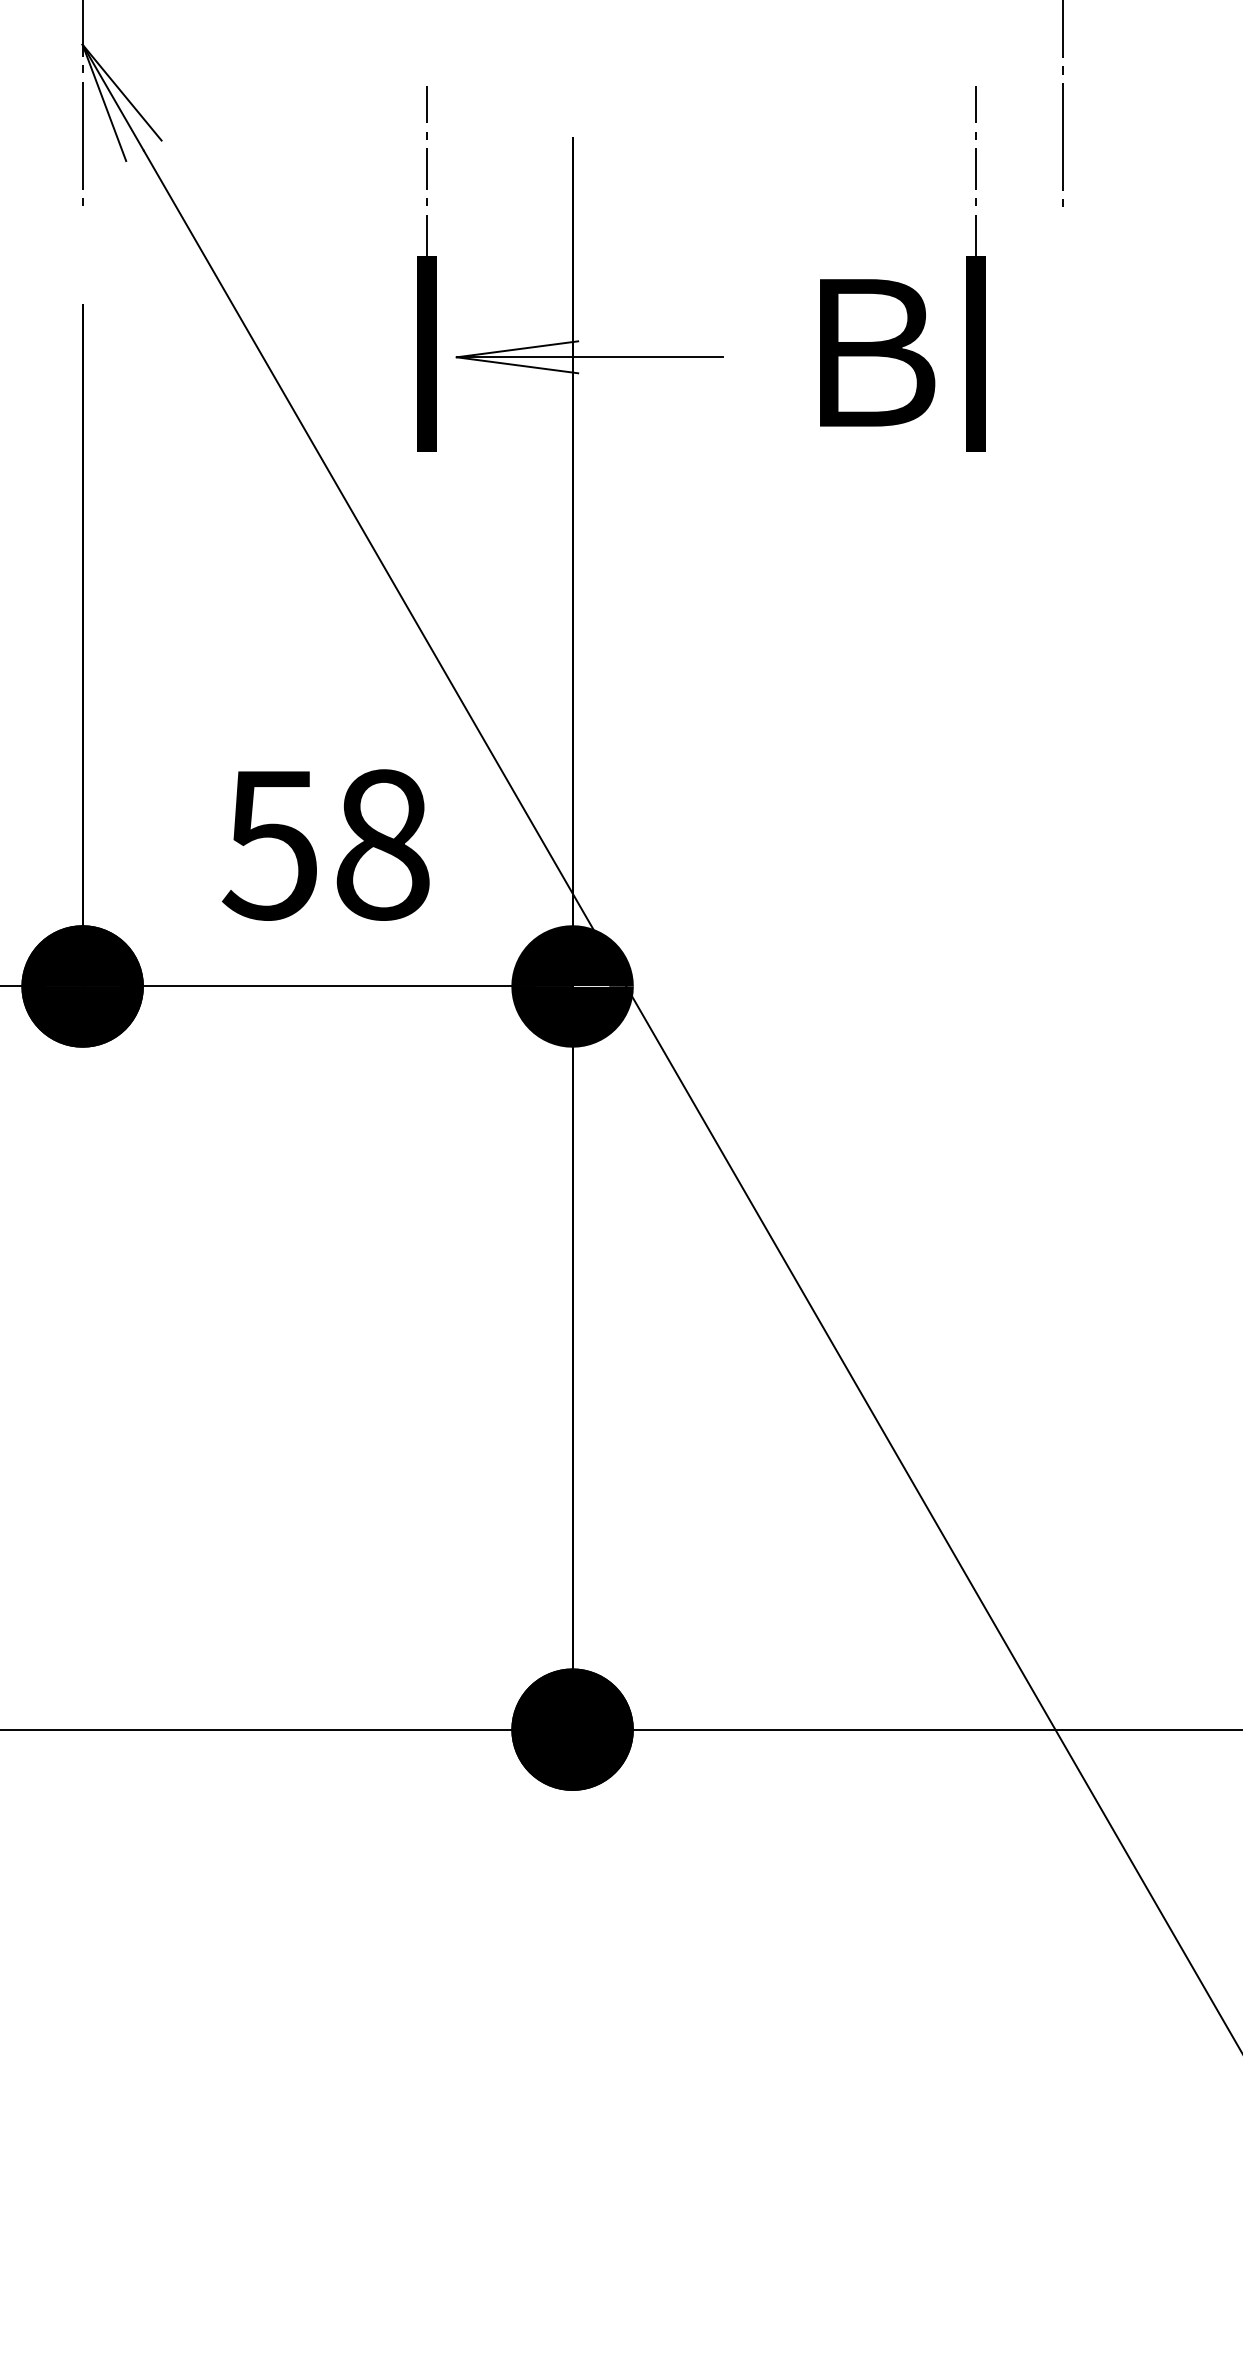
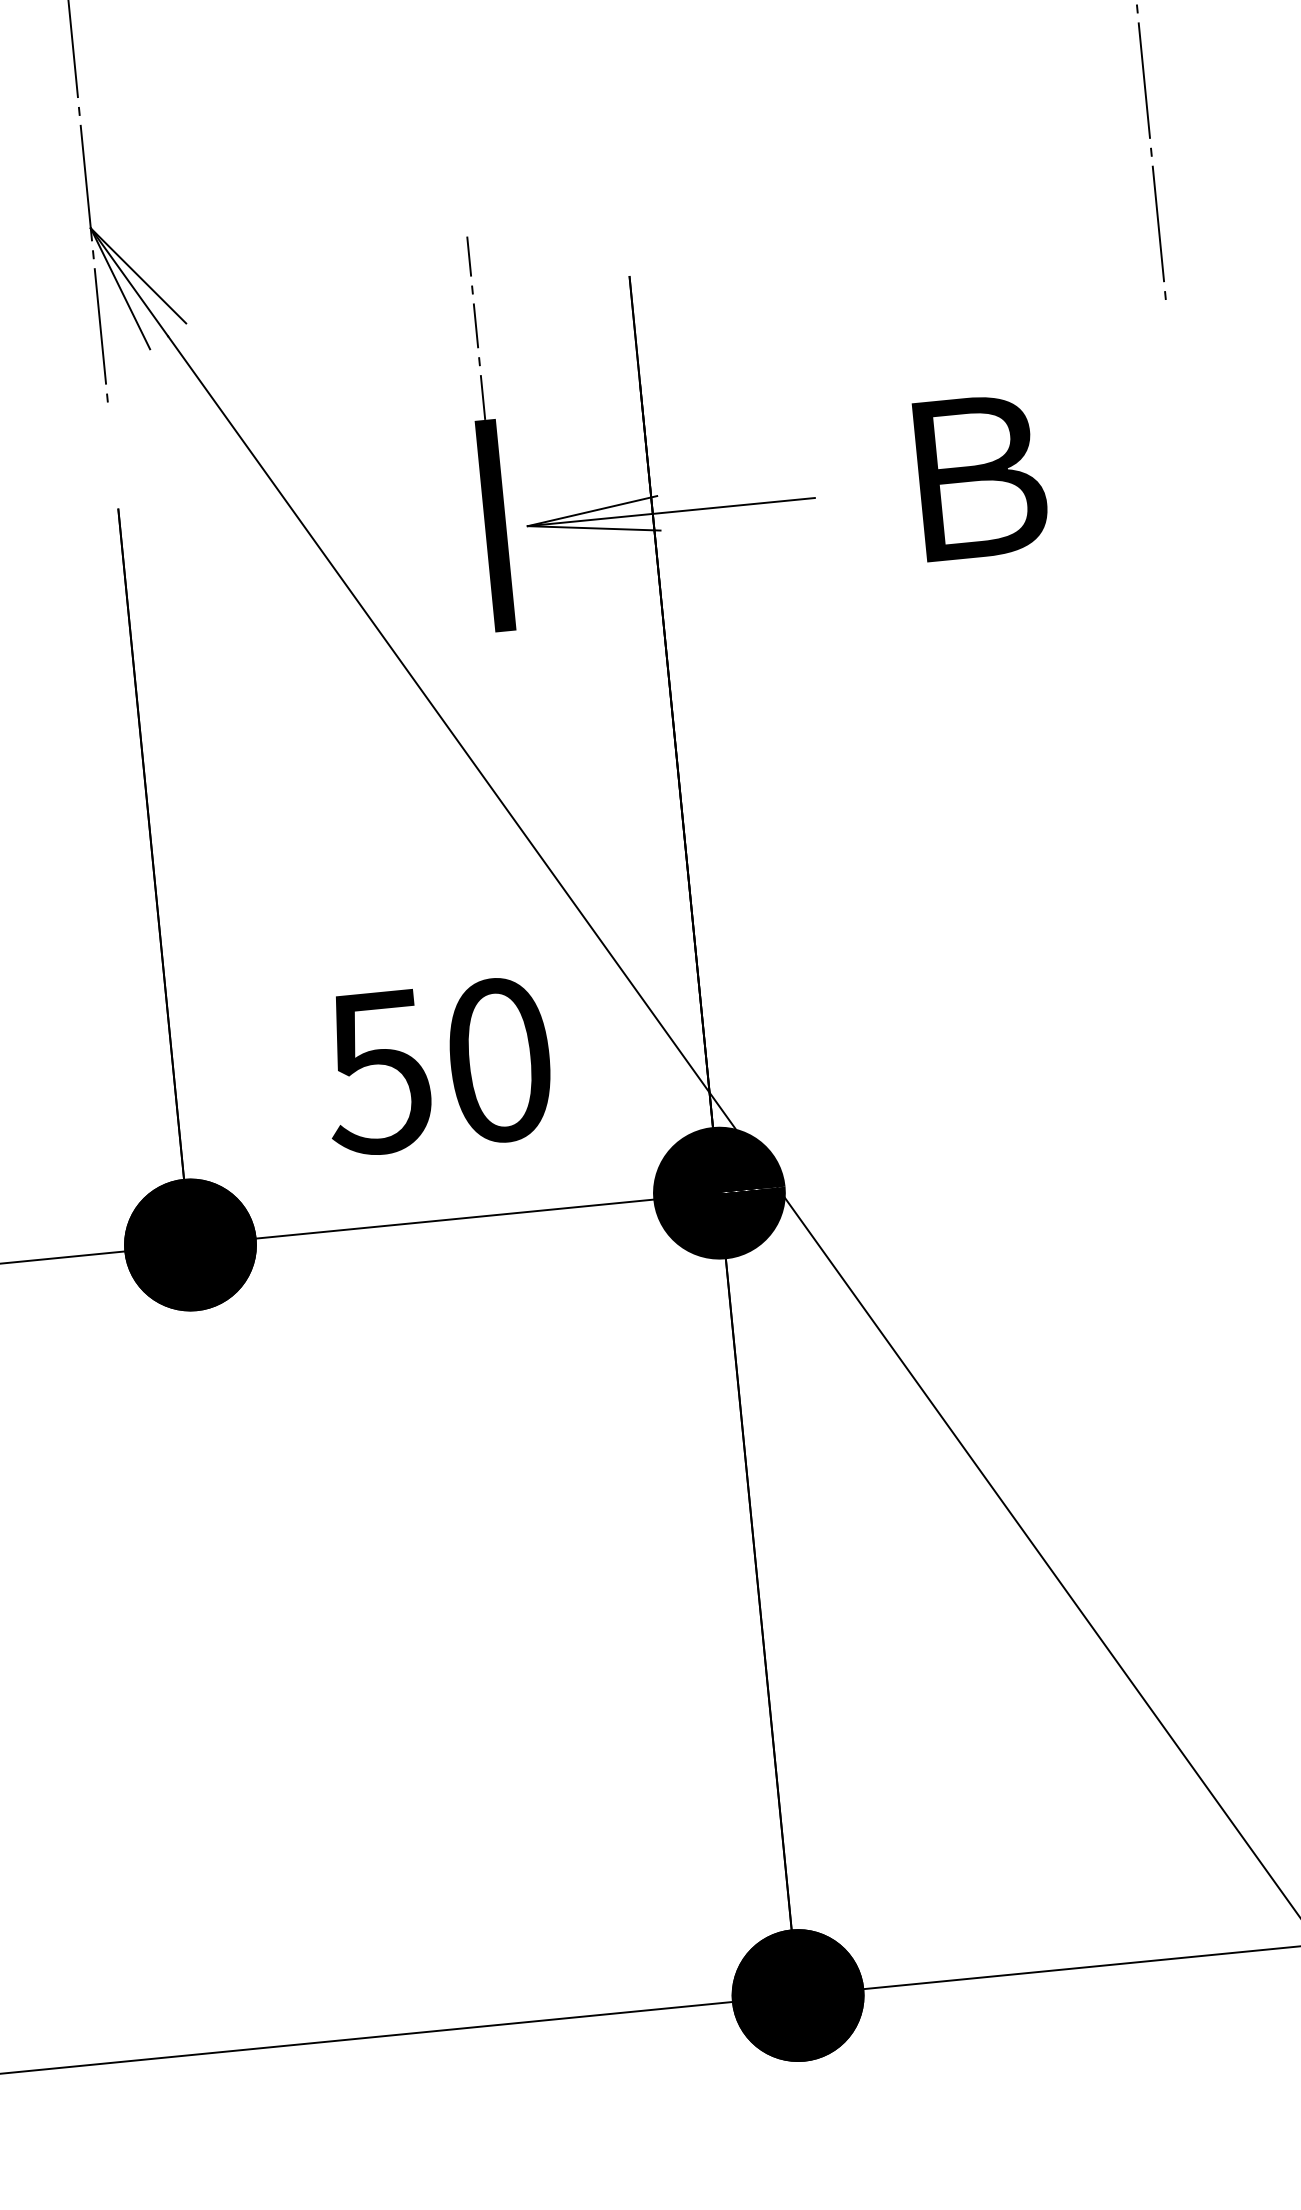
part: (975, 268) -> (1078, 375), removed
text: (382, 844) -> (499, 1060), 58 -> 50

